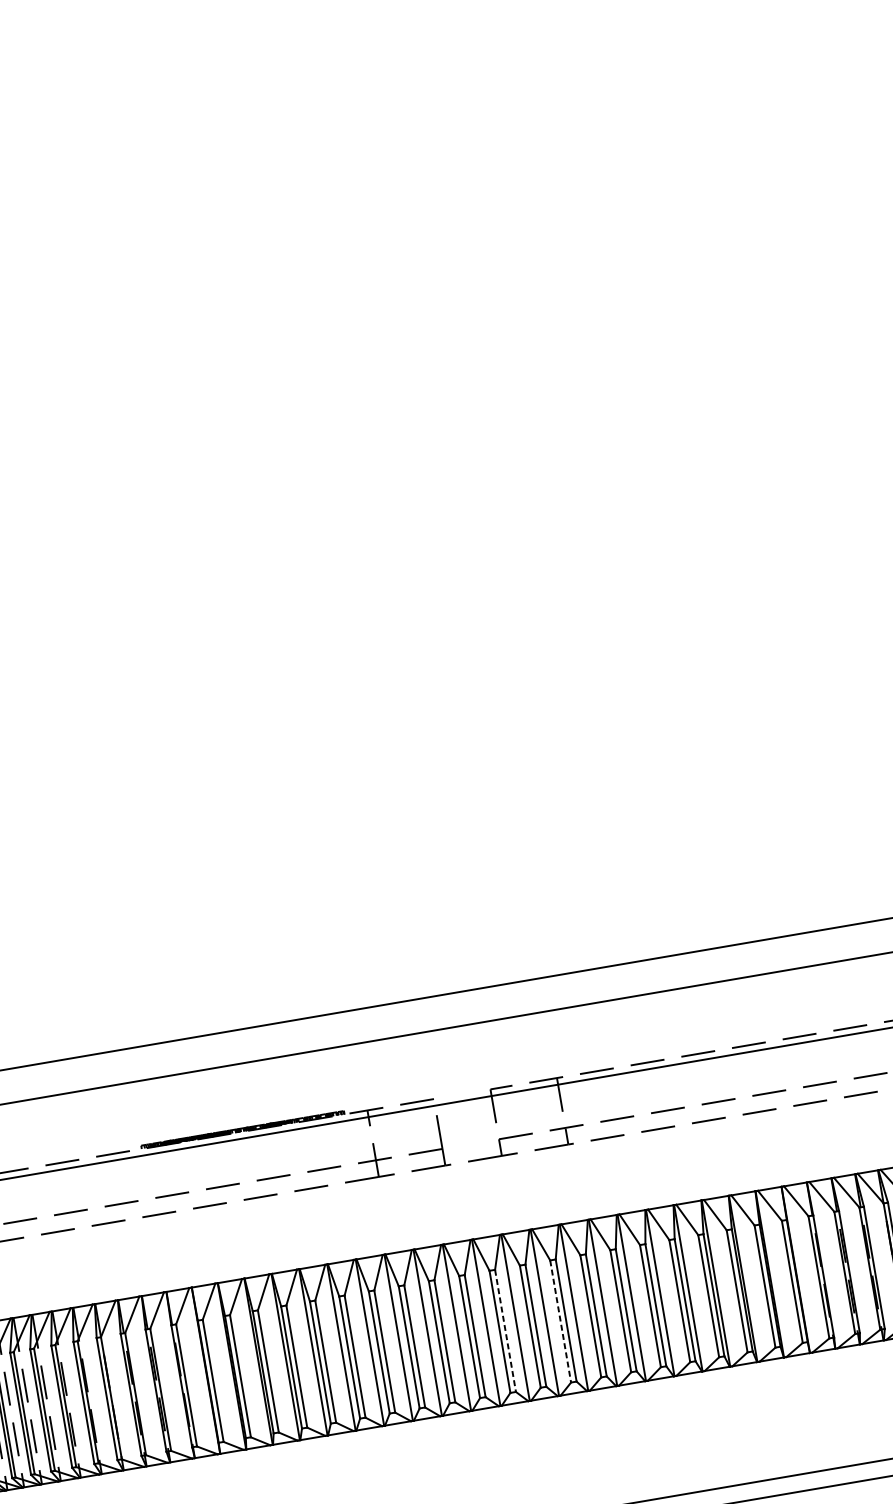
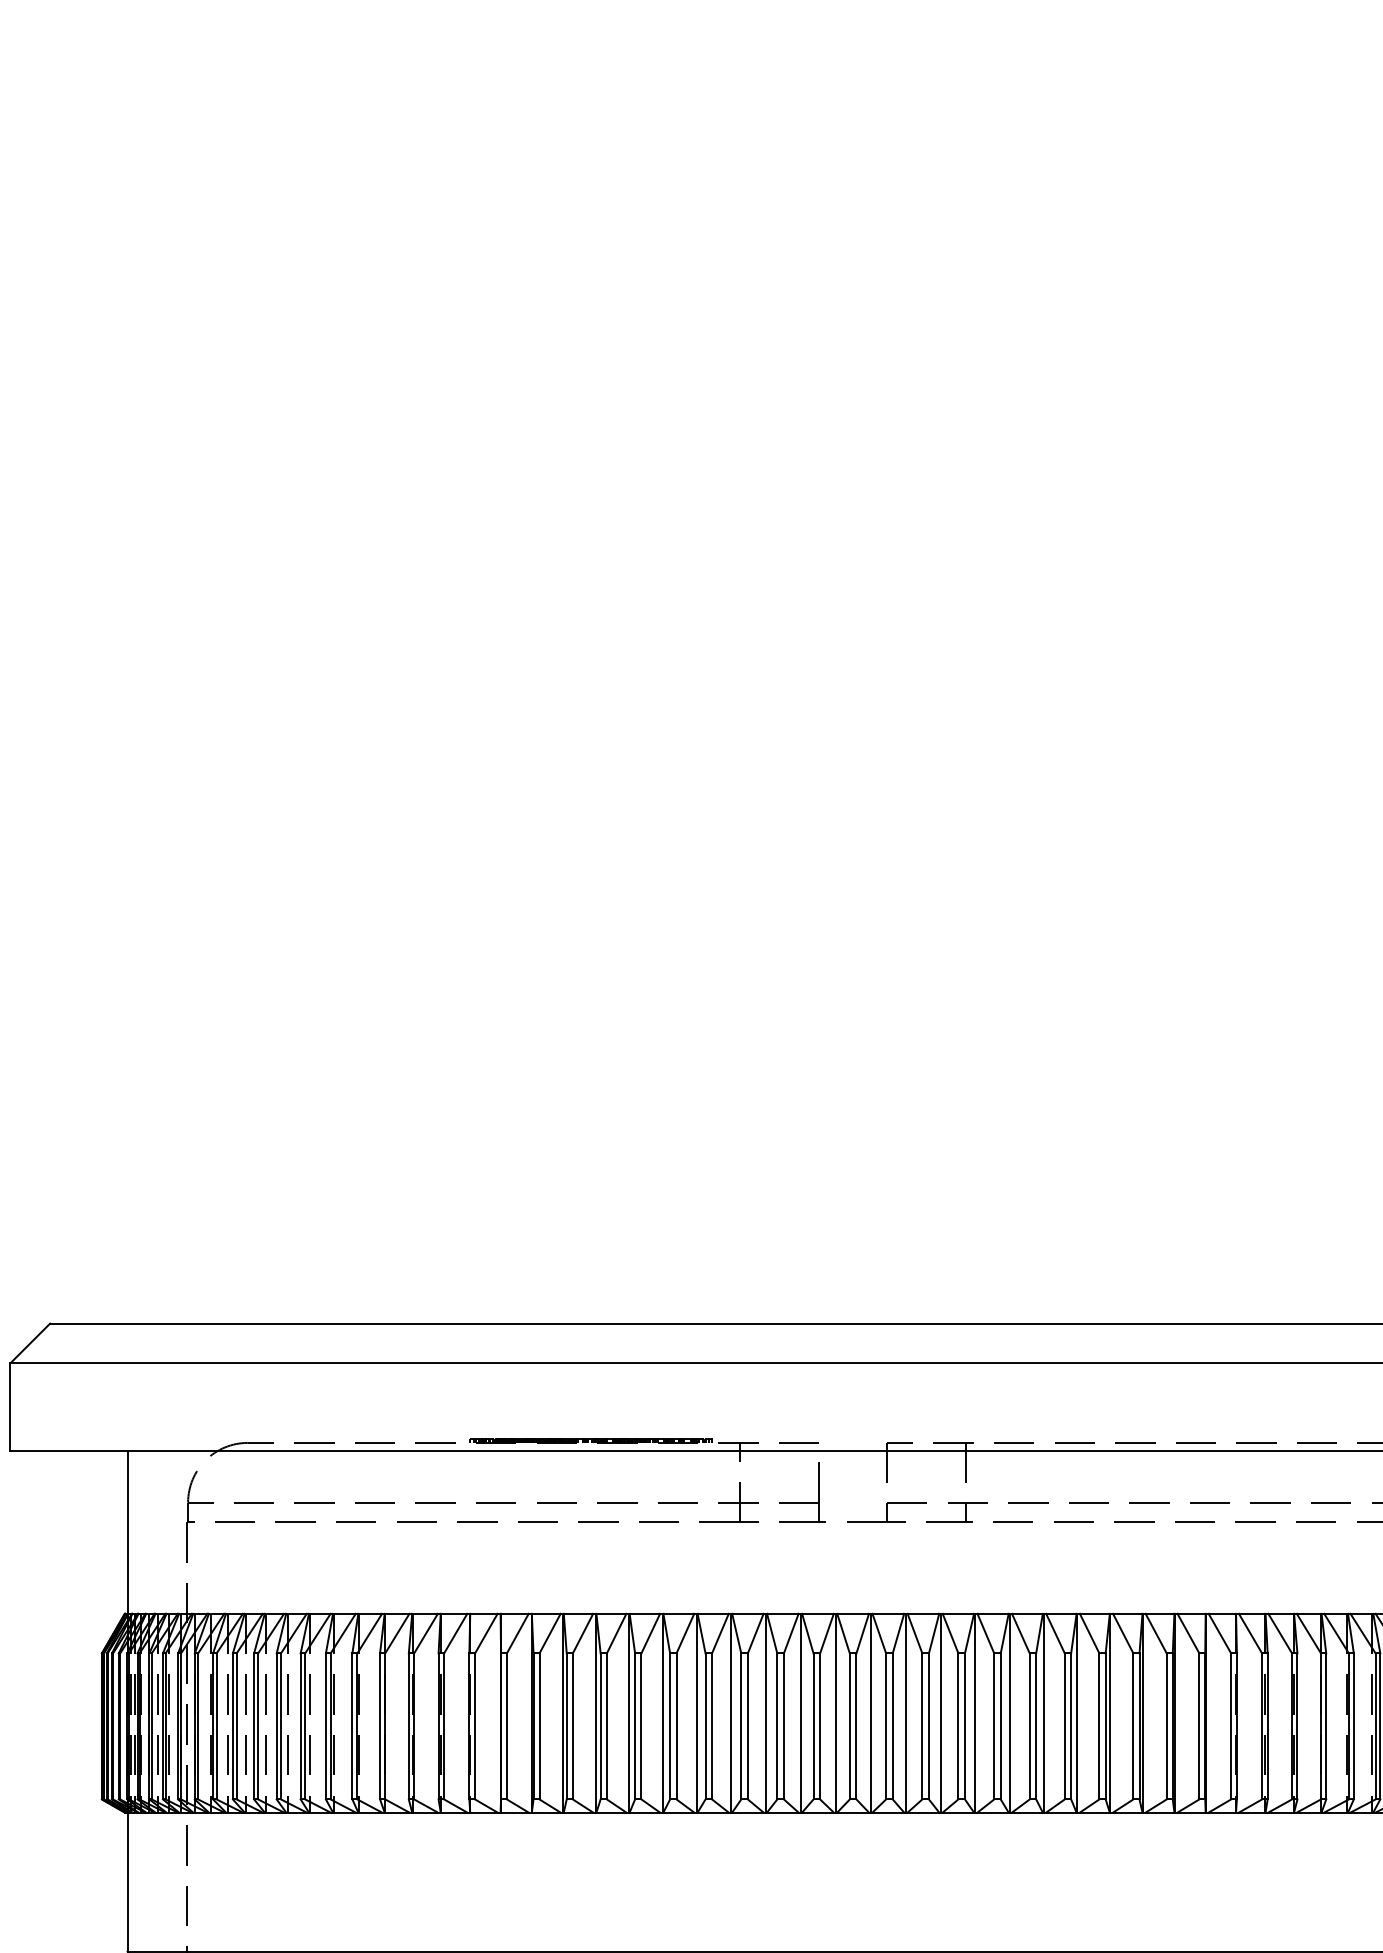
line: (560, 1321) -> (922, 1726), dashed -> solid
line: (505, 1330) -> (856, 1726), dashed -> solid

